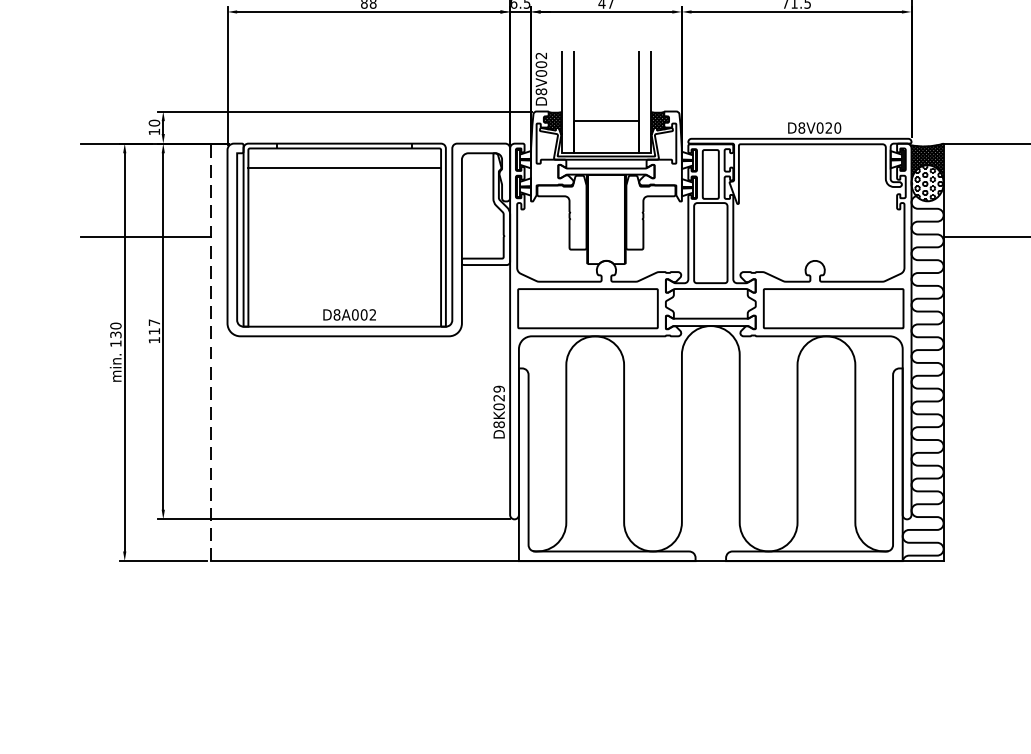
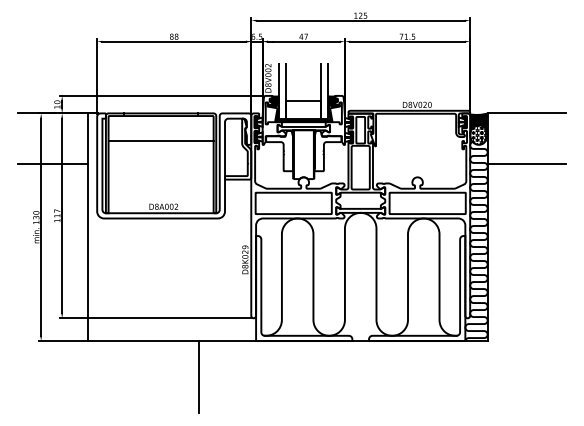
line: (343, 167) -> (160, 141), moved
line: (211, 352) -> (88, 227), dashed -> solid
line: (413, 627) -> (198, 377), added

